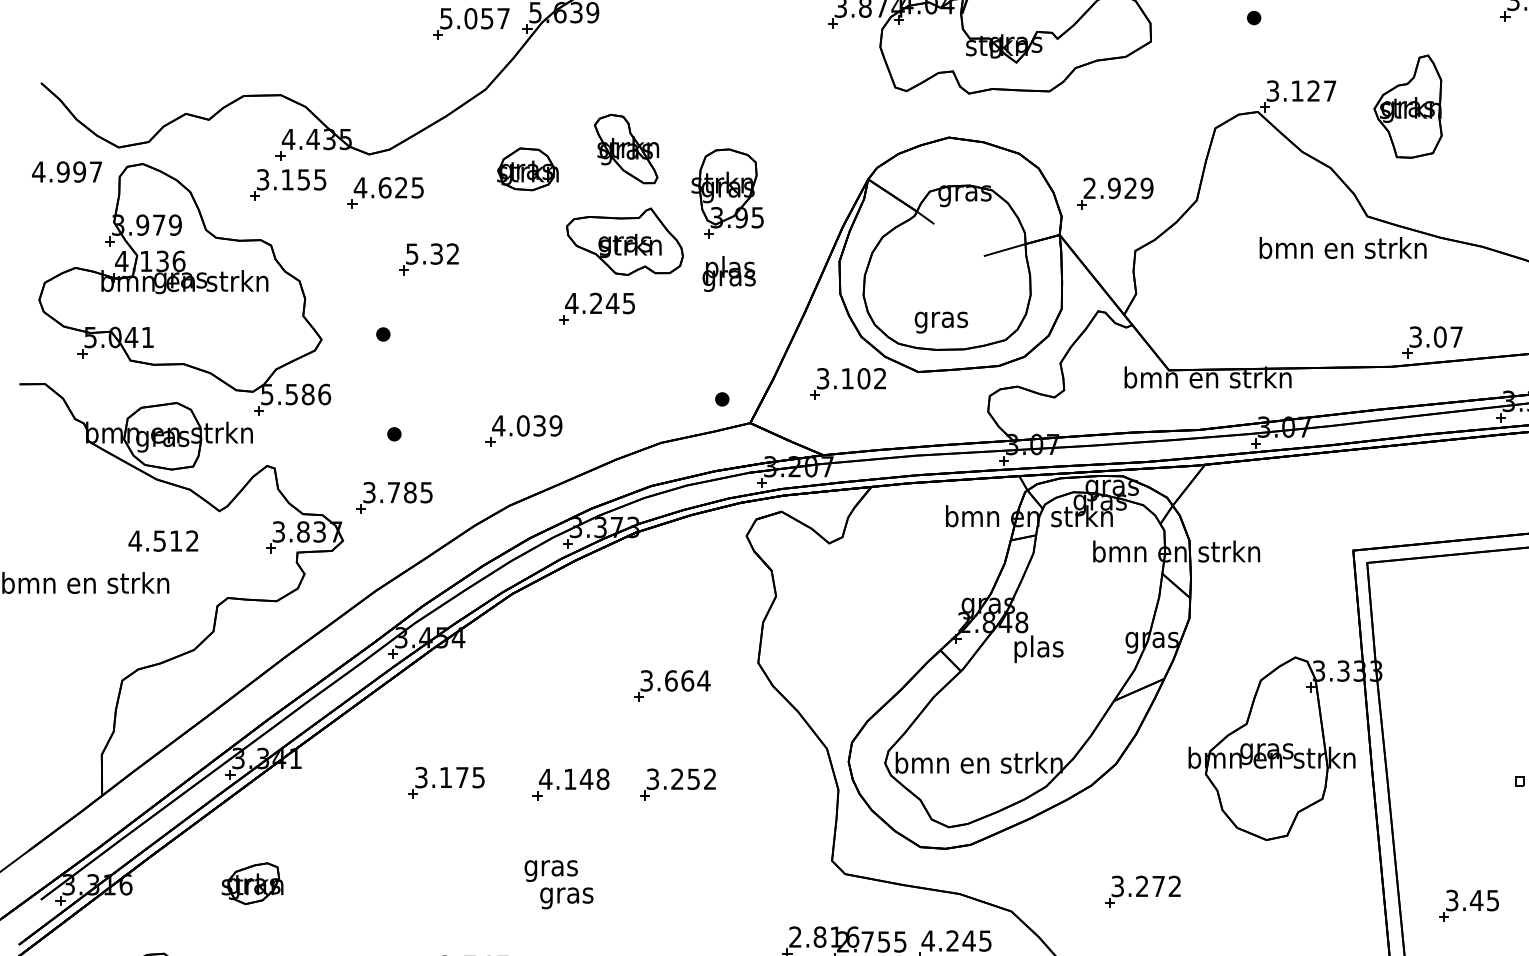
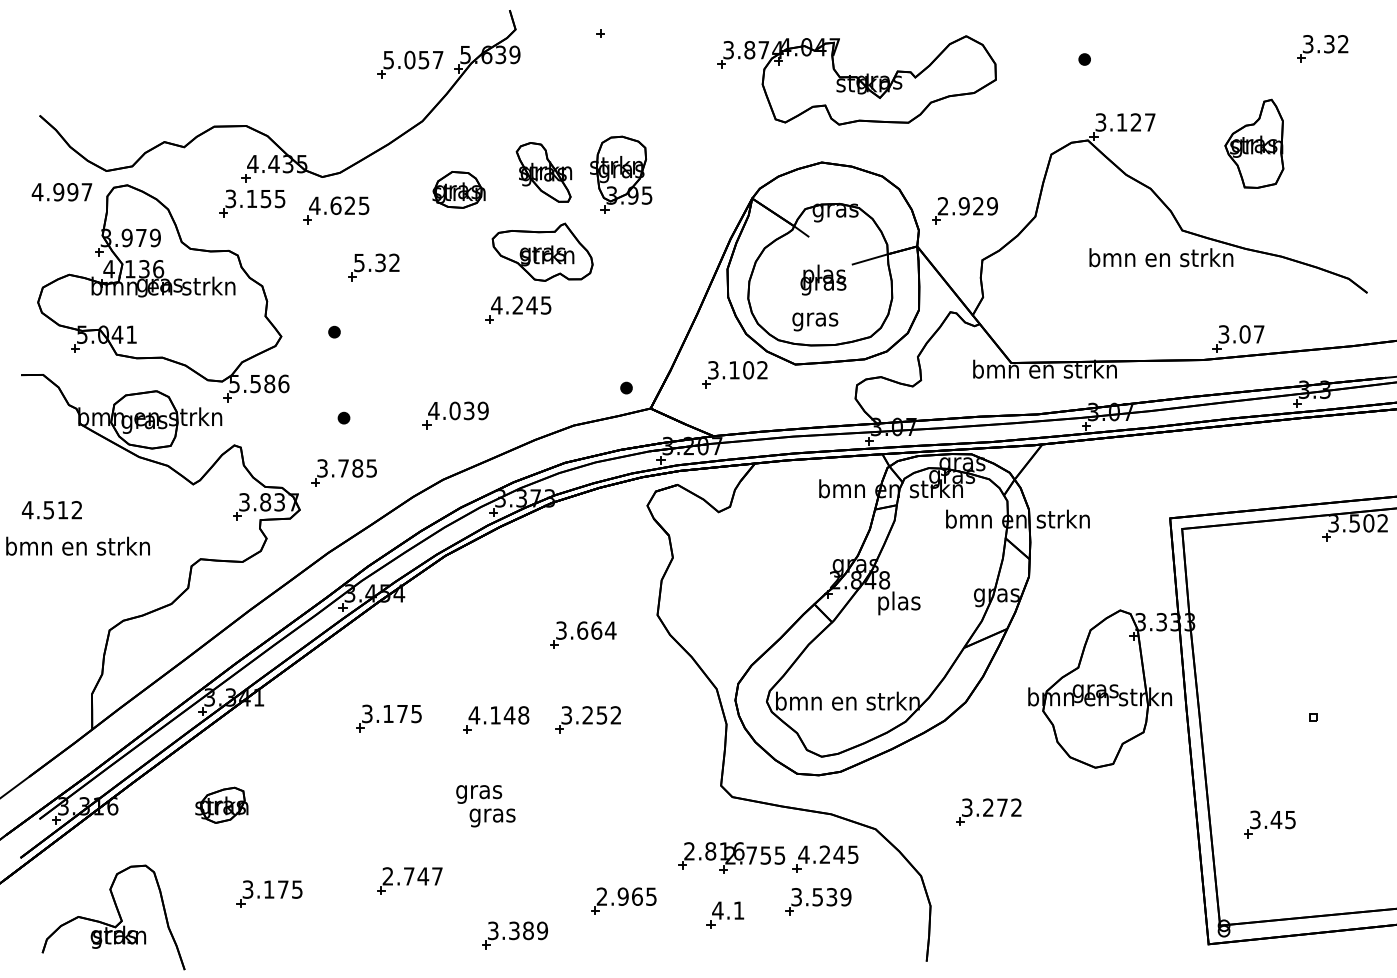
part: (1408, 106) -> (1254, 143), moved
part: (728, 193) -> (621, 174), moved
text: (729, 273) -> (823, 279), moved
text: (162, 541) -> (51, 510), moved

